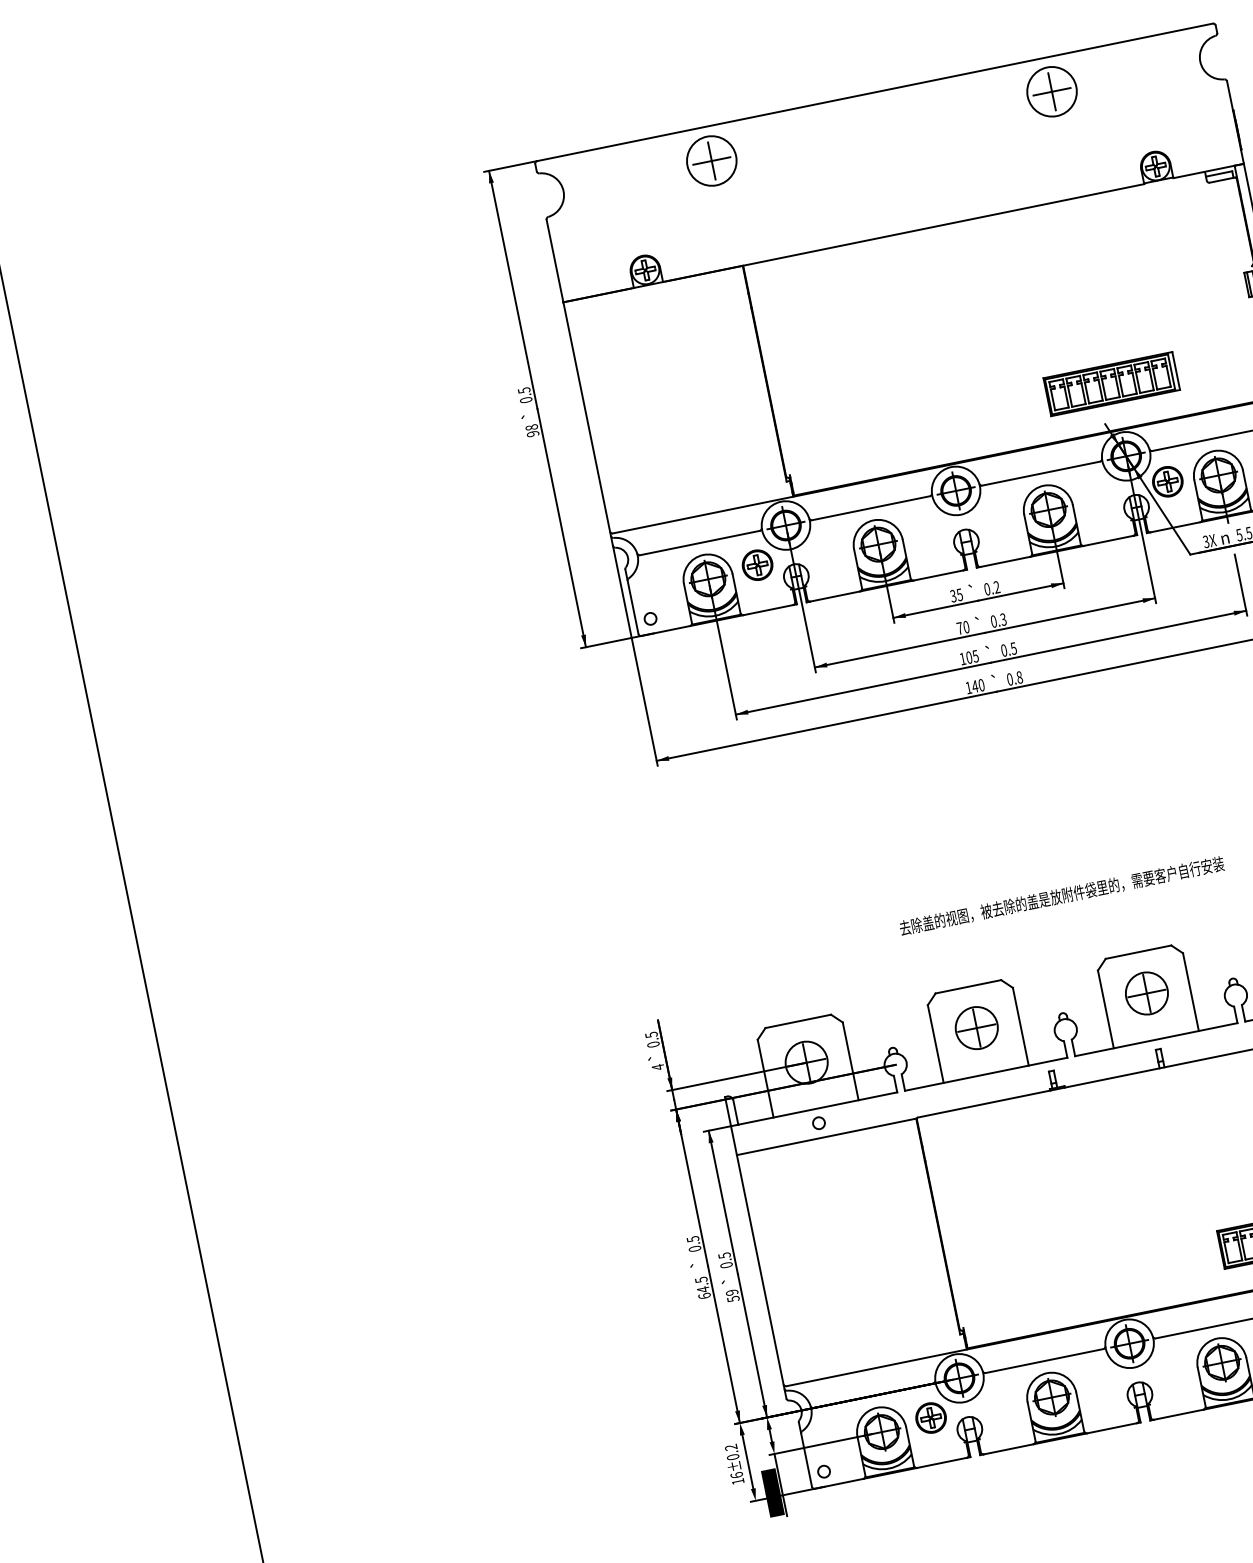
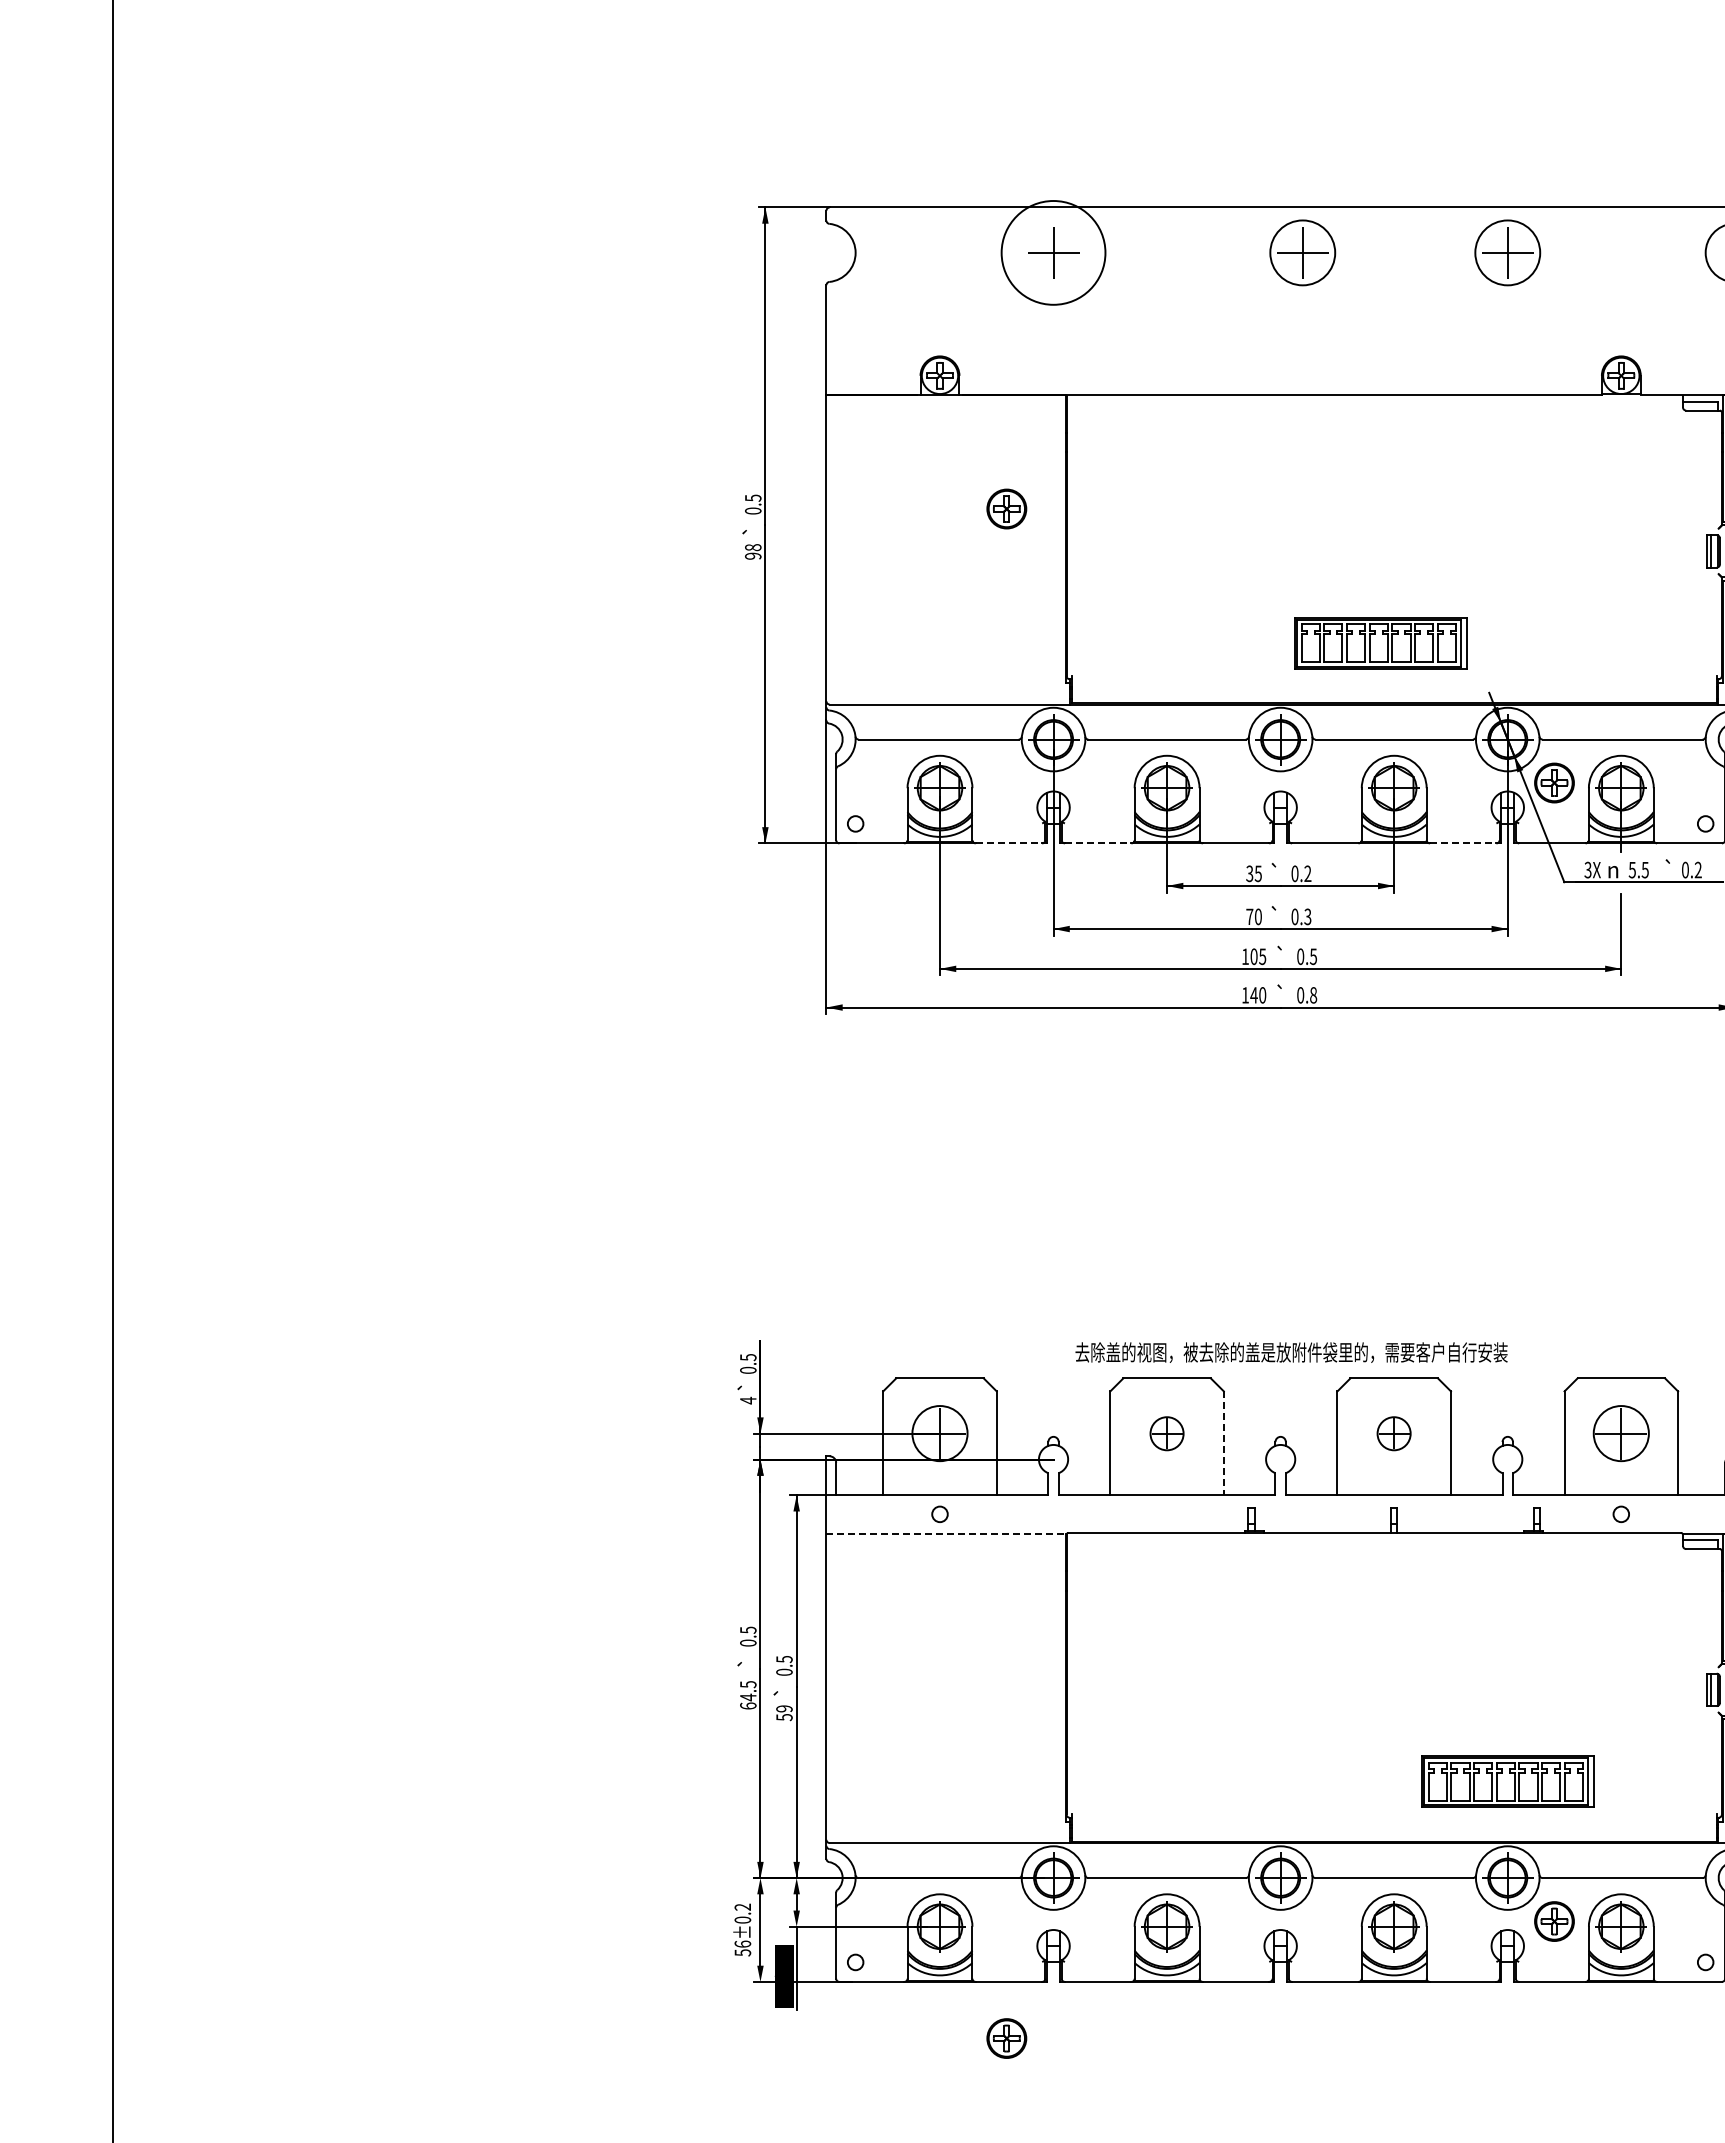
part: (898, 122) -> (1302, 252), added
circle: (711, 160) -> (1053, 252), size x1.6
part: (1111, 384) -> (1380, 643), moved
line: (1108, 540) -> (1463, 843), solid -> dashed
part: (757, 564) -> (1006, 508), moved
line: (835, 596) -> (1098, 843), solid -> dashed
line: (768, 610) -> (1009, 843), solid -> dashed
text: (1061, 896) -> (1291, 1352), moved
part: (1146, 993) -> (1393, 1433), size x0.6
line: (1020, 1026) -> (1223, 1443), solid -> dashed
part: (976, 1028) -> (1166, 1433), size x0.6
line: (827, 1136) -> (947, 1533), solid -> dashed
part: (930, 1418) -> (1006, 2038), moved
text: (737, 1481) -> (742, 1952), 16±0.2 -> 56±0.2

